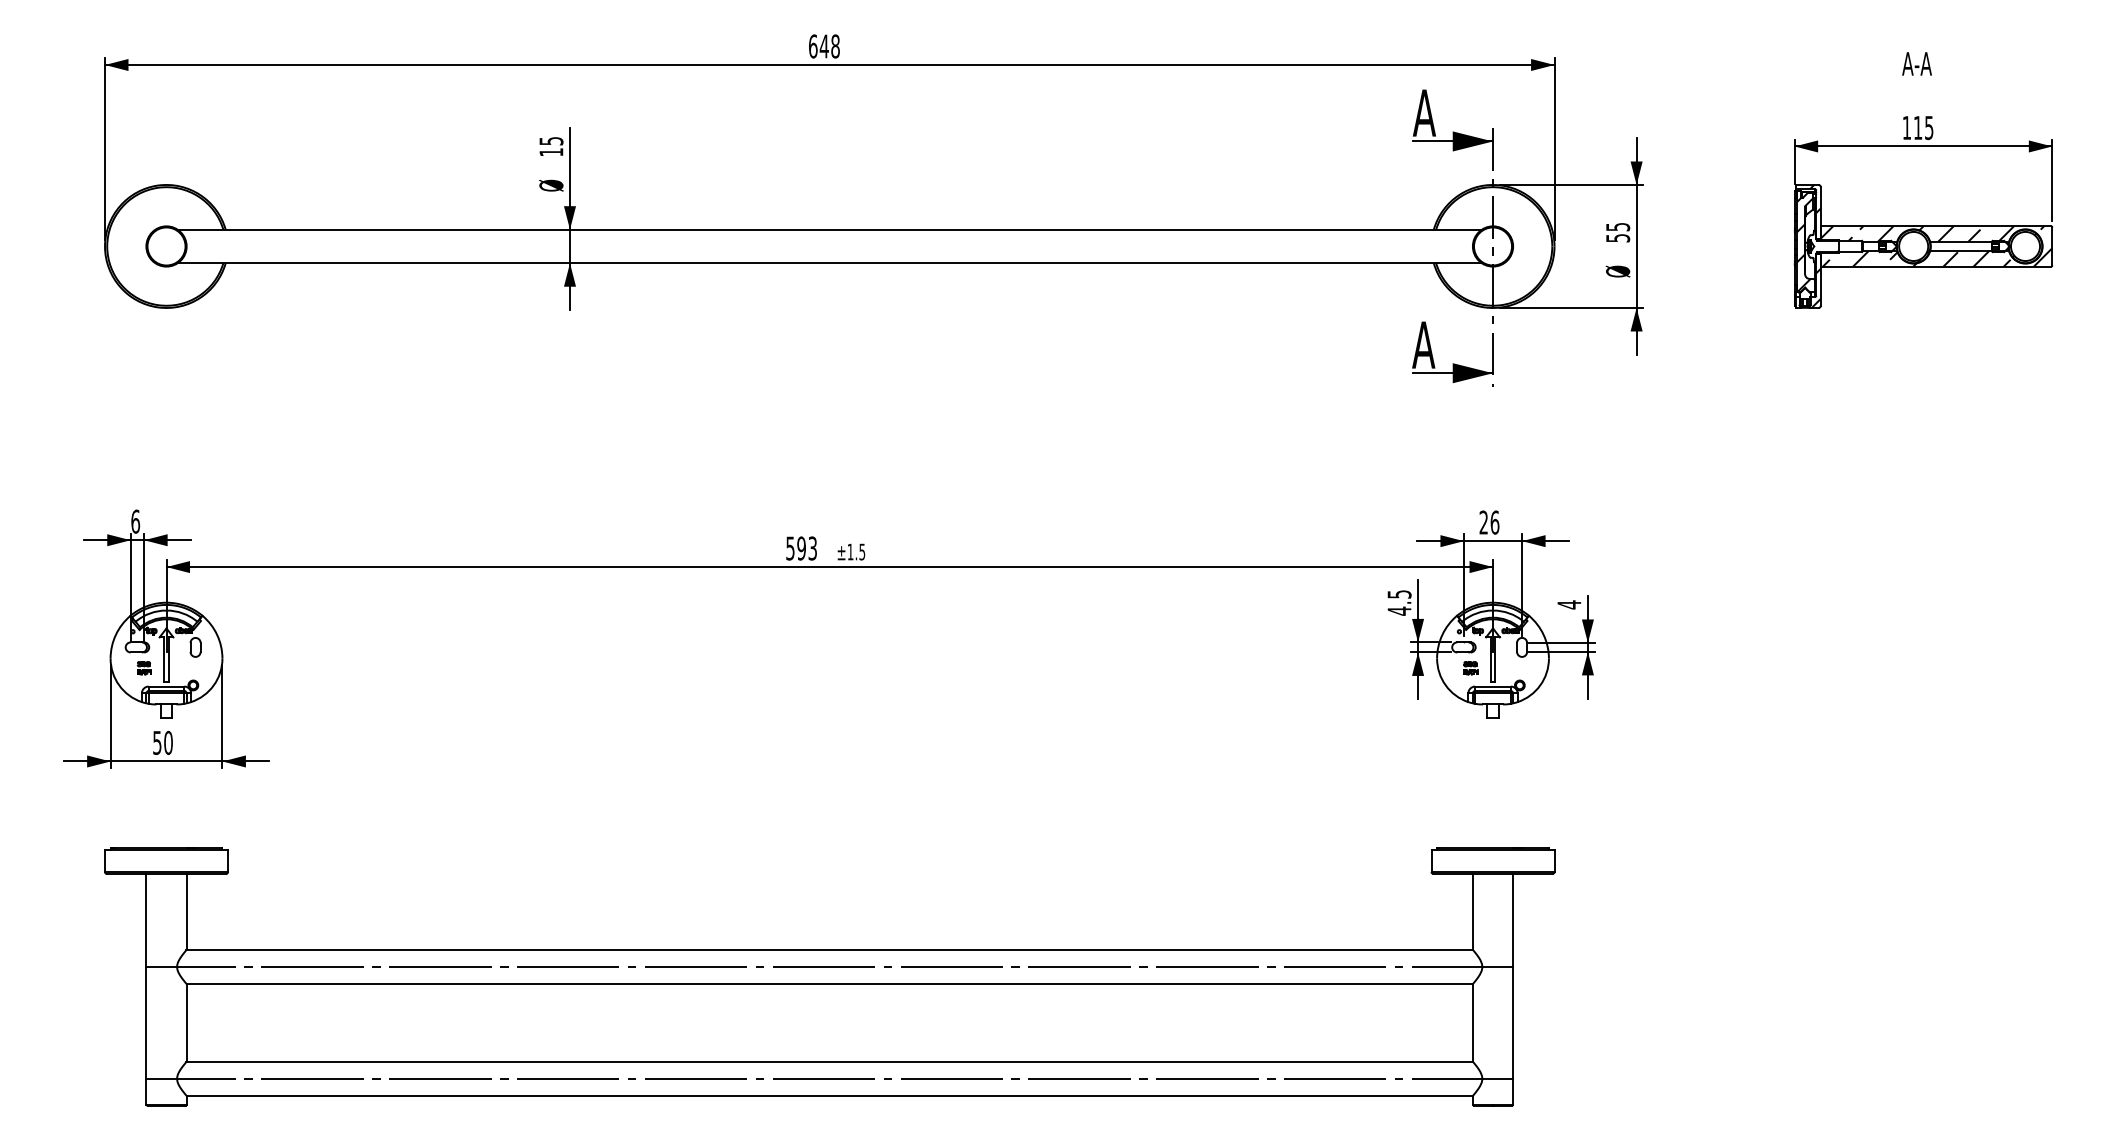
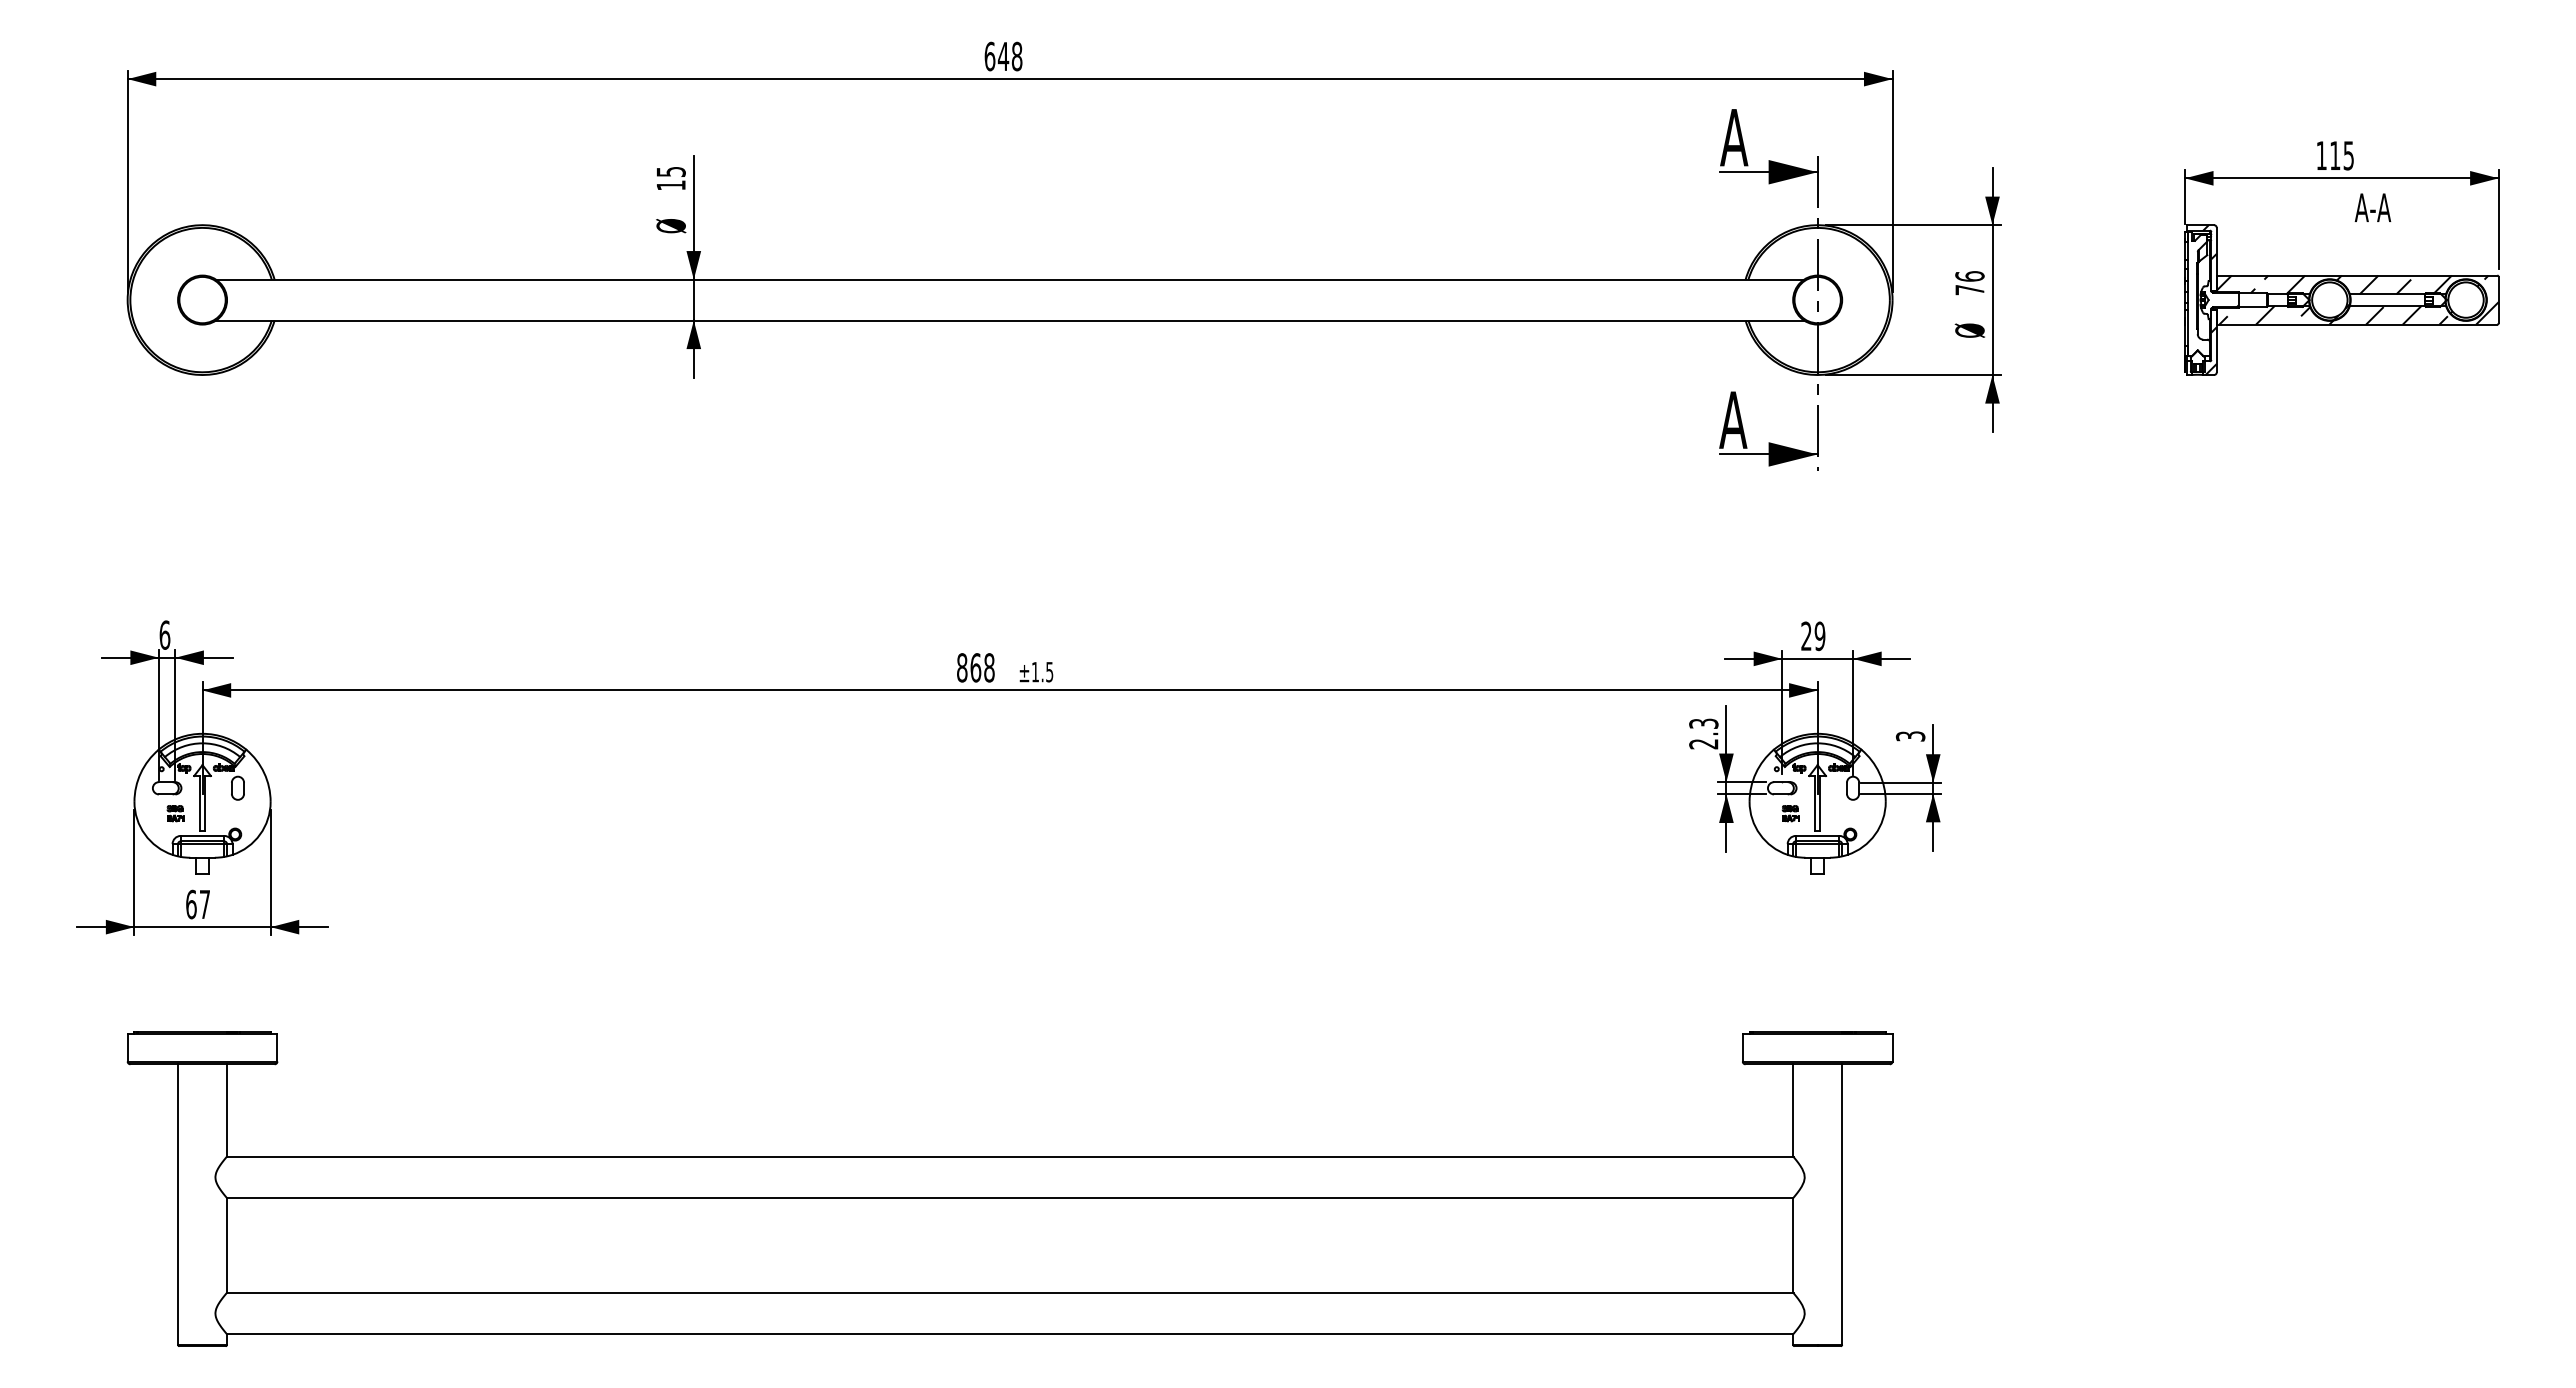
text: (1916, 63) -> (2372, 207), moved
text: (1617, 232) -> (1969, 283), 55 -> 76
hatch: (1804, 244) -> (2196, 297), removed
text: (1494, 522) -> (1819, 636), 26 -> 29
text: (801, 548) -> (975, 667), 593 -> 868
text: (1399, 602) -> (1703, 733), 4.5 -> 2.3
text: (1569, 604) -> (1910, 736), 4 -> 3
text: (163, 742) -> (198, 904), 50 -> 67
line: (829, 967) -> (1009, 1177), removed
line: (829, 1078) -> (1009, 1313), removed

